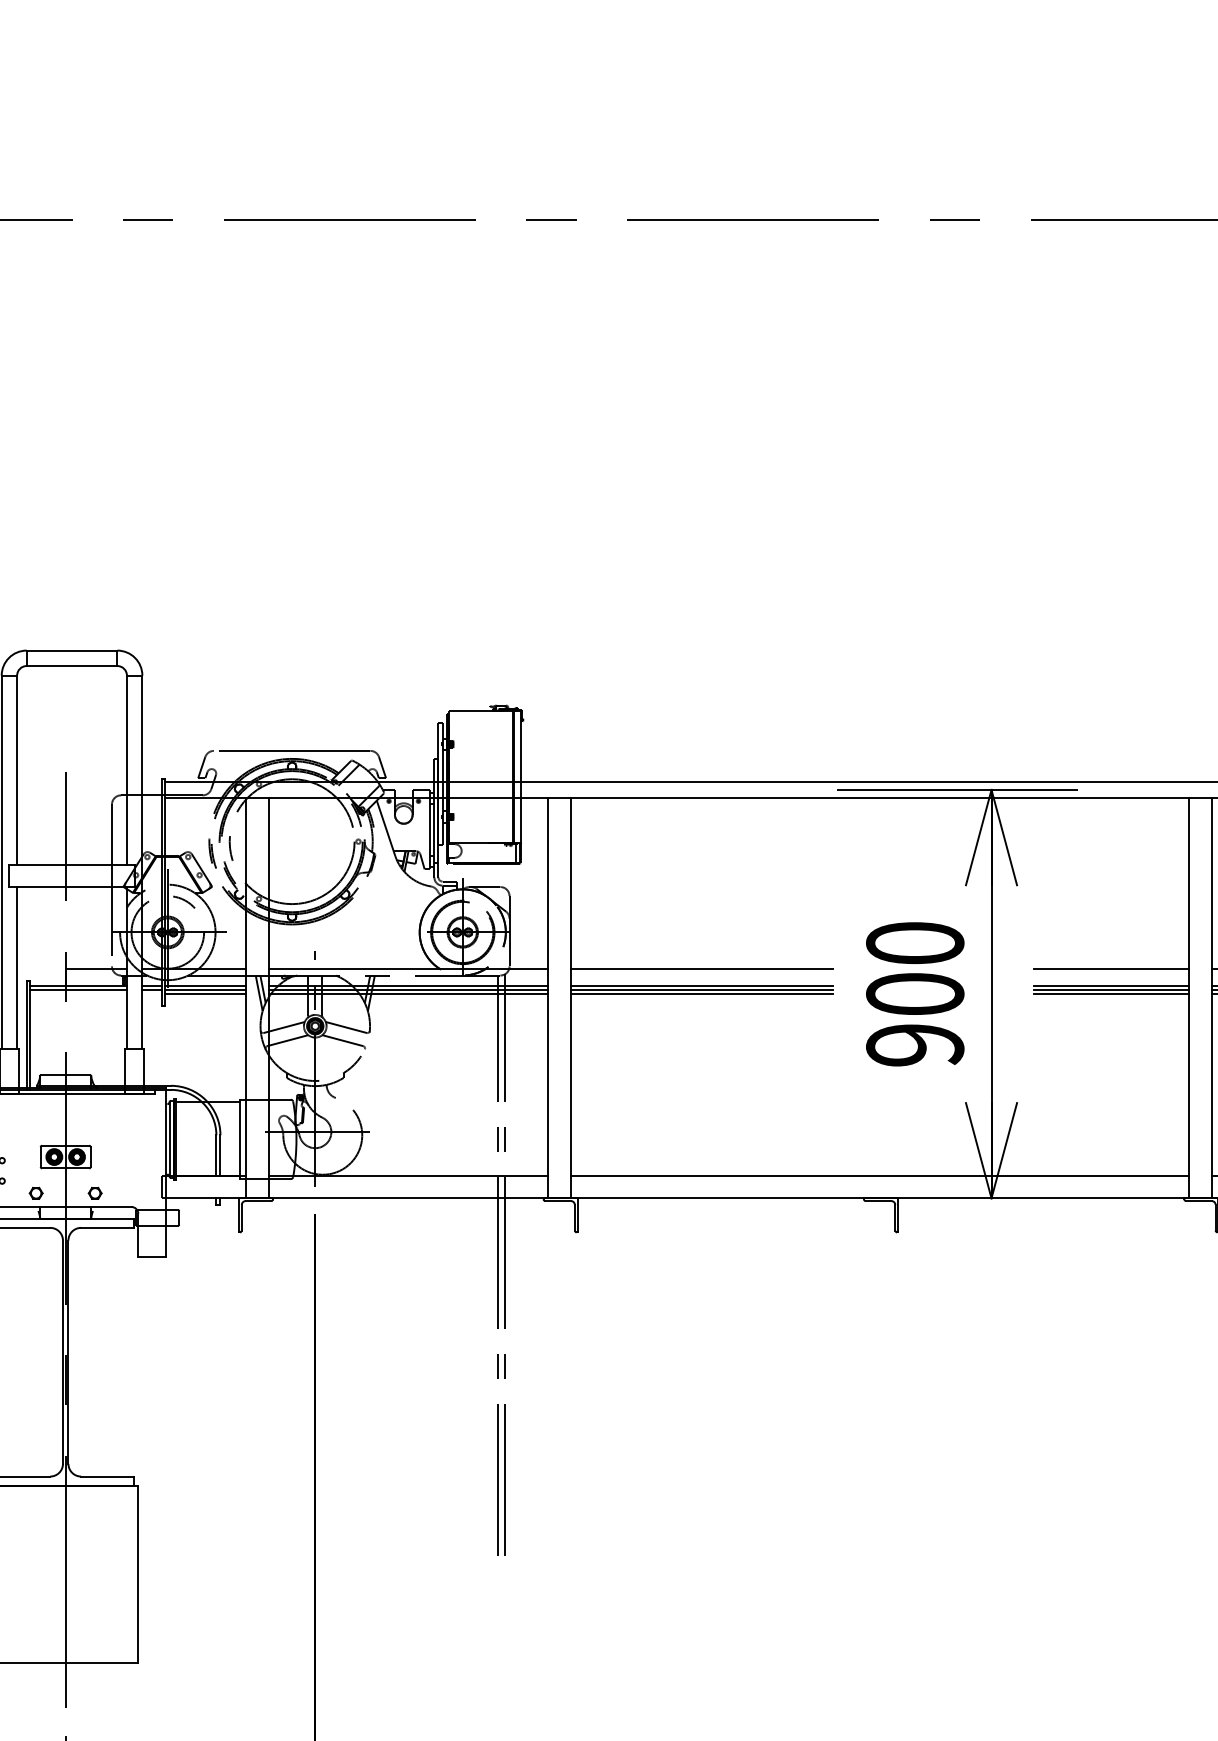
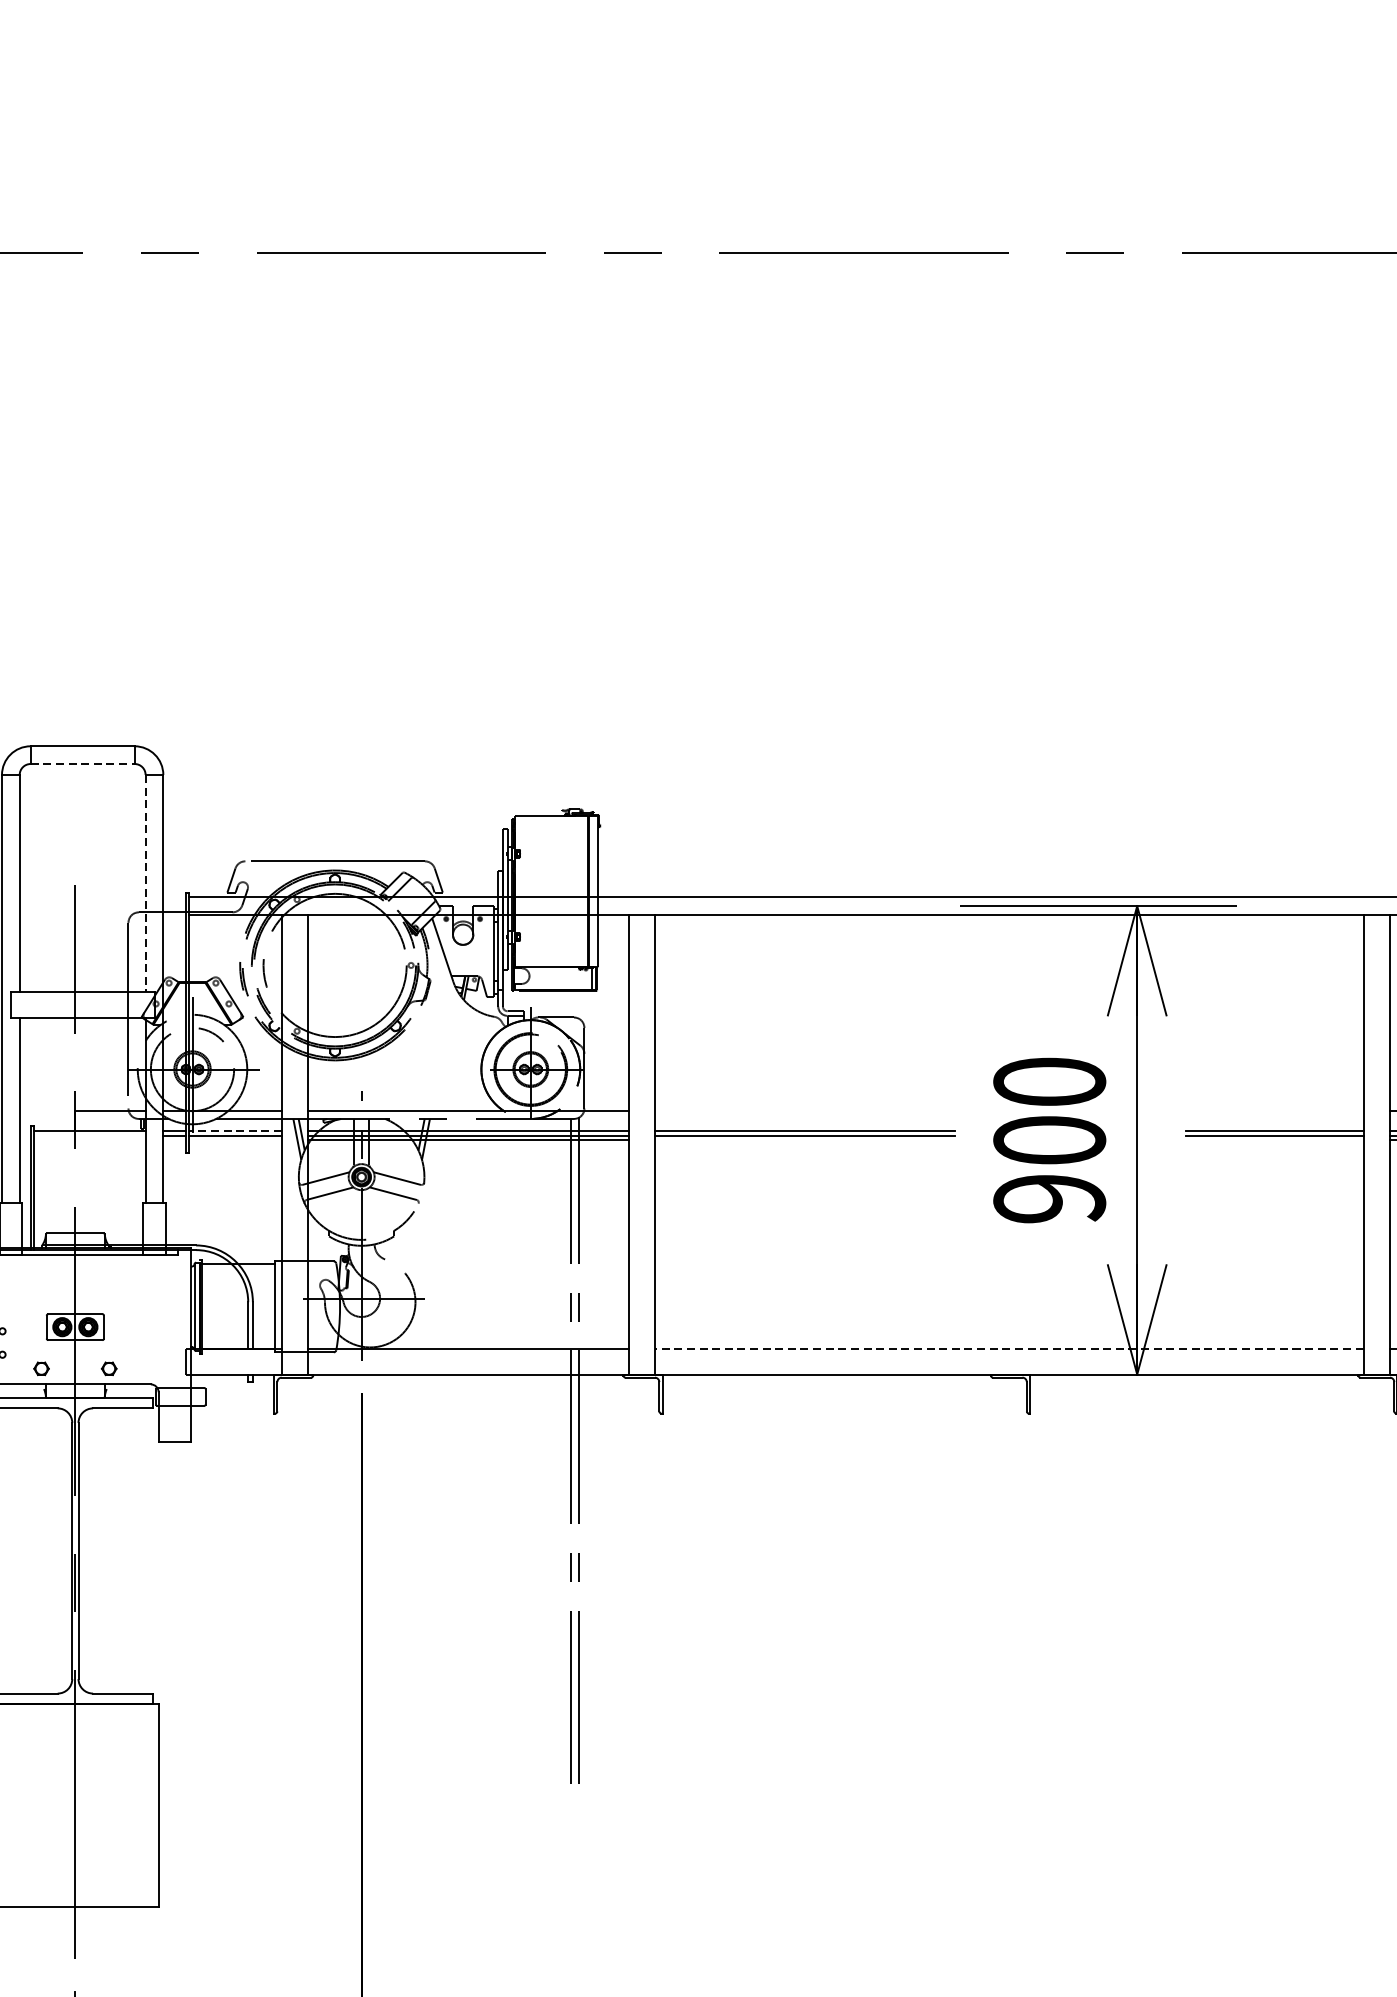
line: (72, 666) -> (83, 764), solid -> dashed
line: (126, 770) -> (145, 883), solid -> dashed
line: (701, 968) -> (804, 1110), removed
line: (1110, 968) -> (1273, 1110), removed
line: (205, 985) -> (235, 1130), solid -> dashed
line: (77, 990) -> (88, 1136), removed
line: (204, 994) -> (234, 1140), removed
line: (701, 994) -> (804, 1140), removed
line: (1110, 994) -> (1273, 1140), removed
line: (879, 1175) -> (1008, 1348), solid -> dashed

